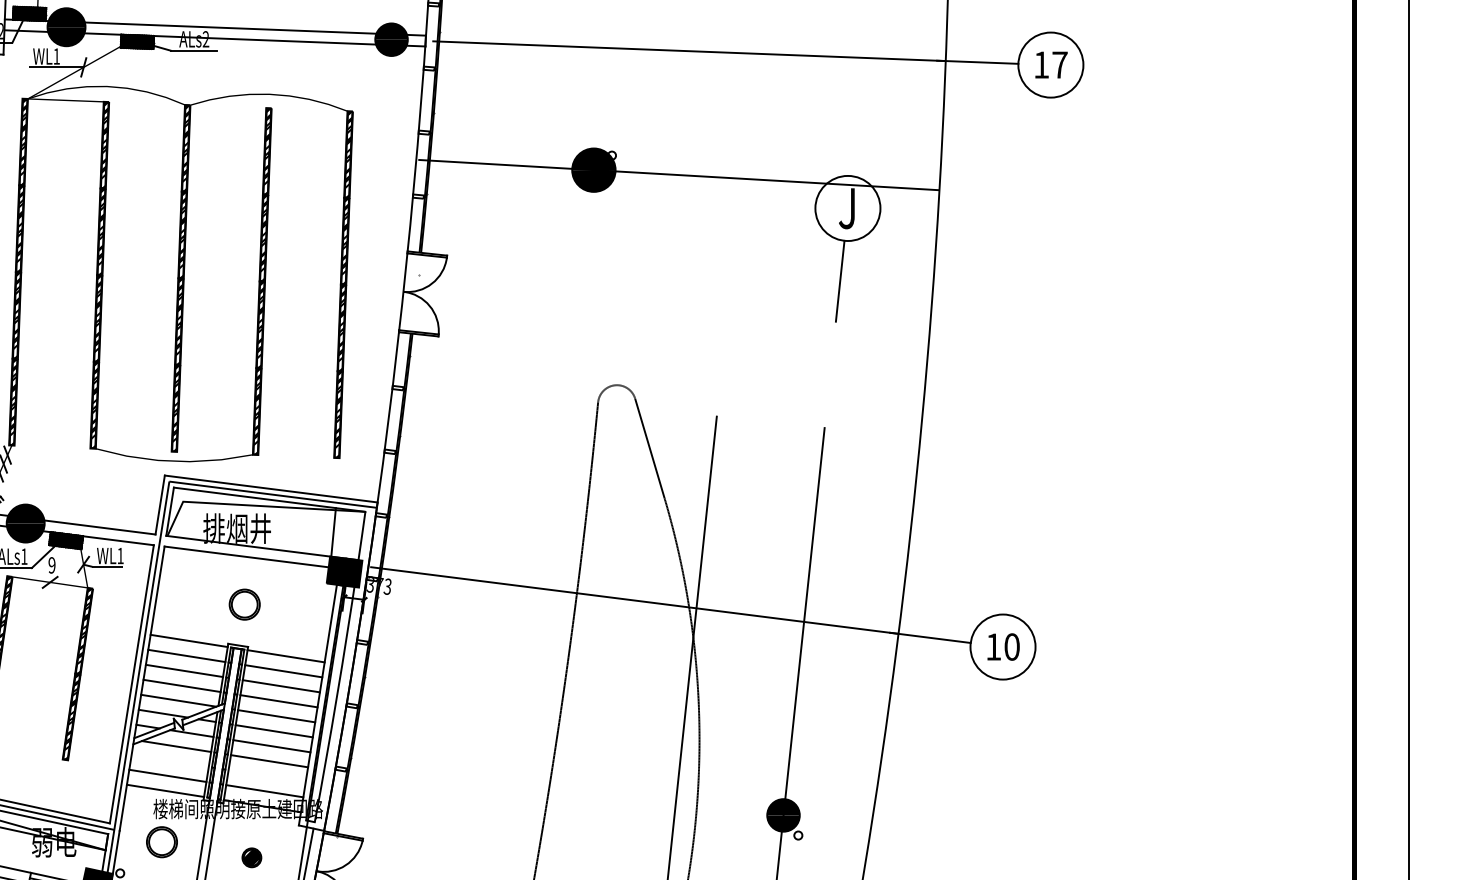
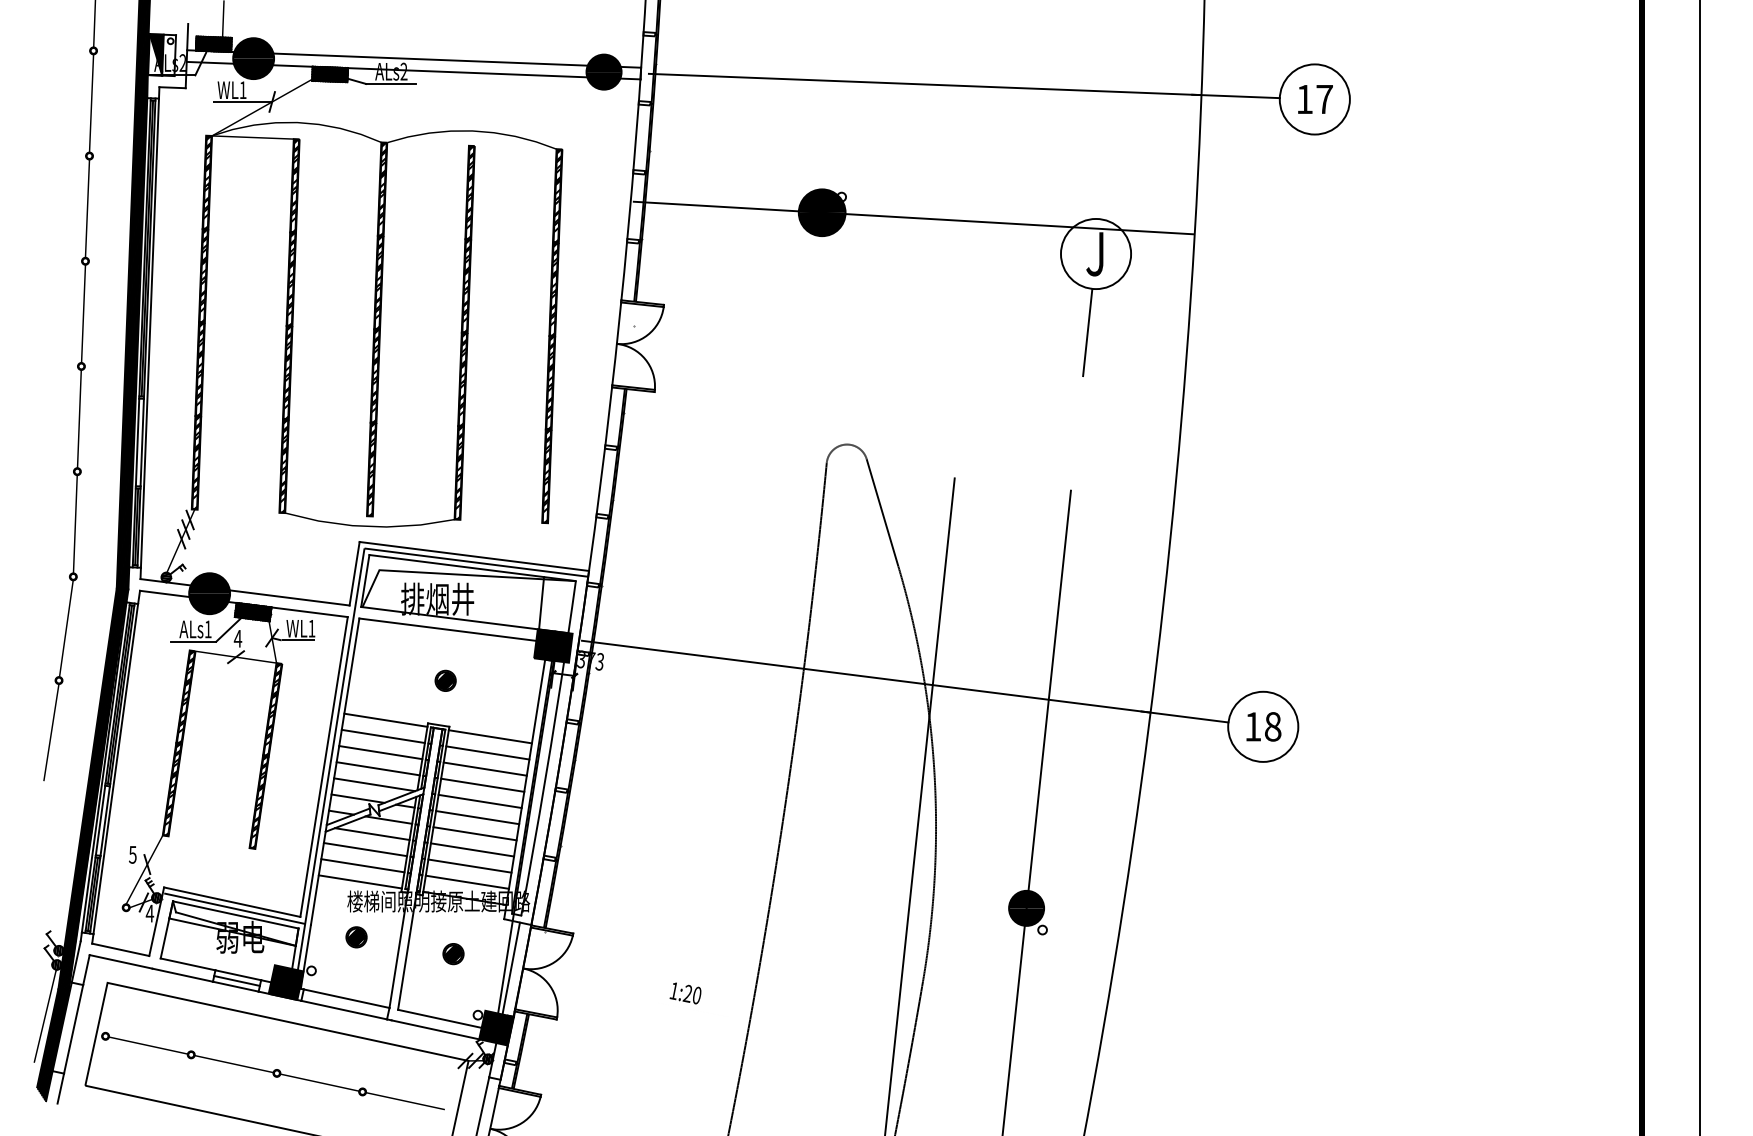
text: (51, 565) -> (237, 638), 9 -> 4
part: (244, 604) -> (445, 680), size x0.62
text: (1012, 646) -> (1273, 726), 10 -> 18
line: (170, 760) -> (365, 849), added
line: (266, 775) -> (469, 865), added
part: (161, 842) -> (356, 937), size x0.62

